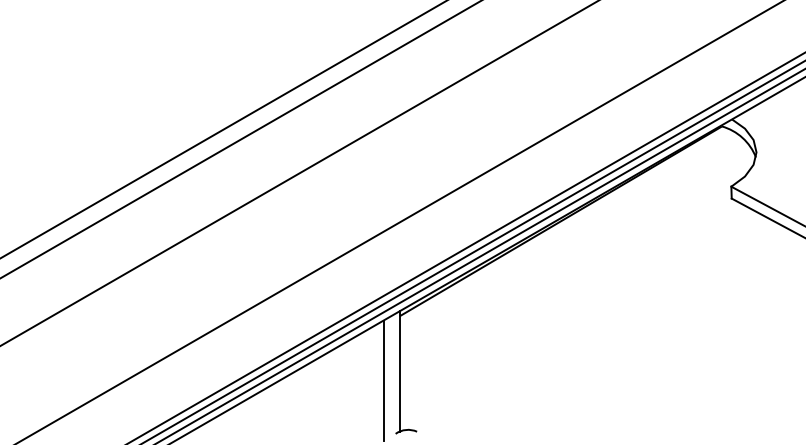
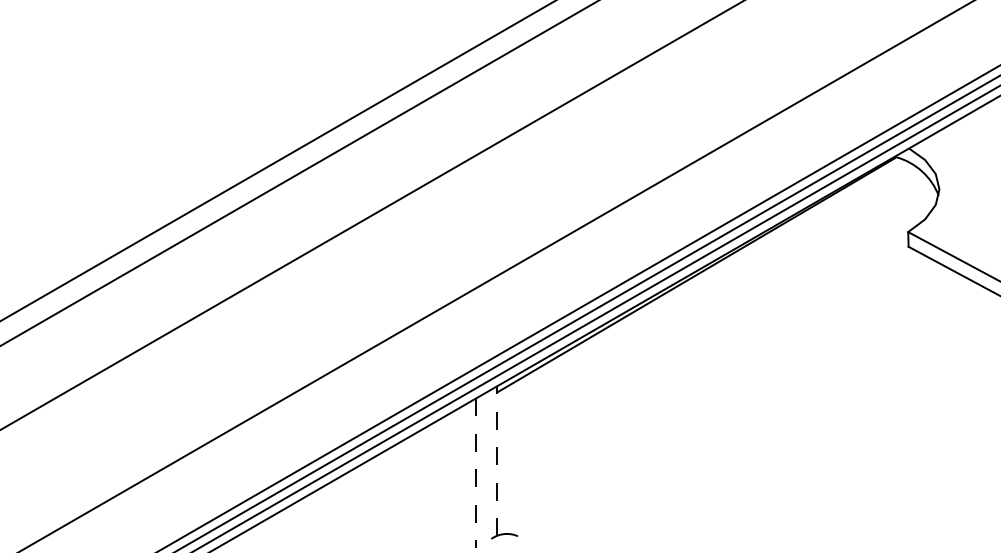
line: (400, 370) -> (497, 460), solid -> dashed
line: (383, 381) -> (476, 473), solid -> dashed

